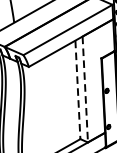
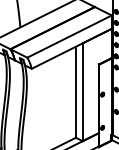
line: (85, 89) -> (82, 92), dashed -> solid
line: (77, 90) -> (75, 92), dashed -> solid

